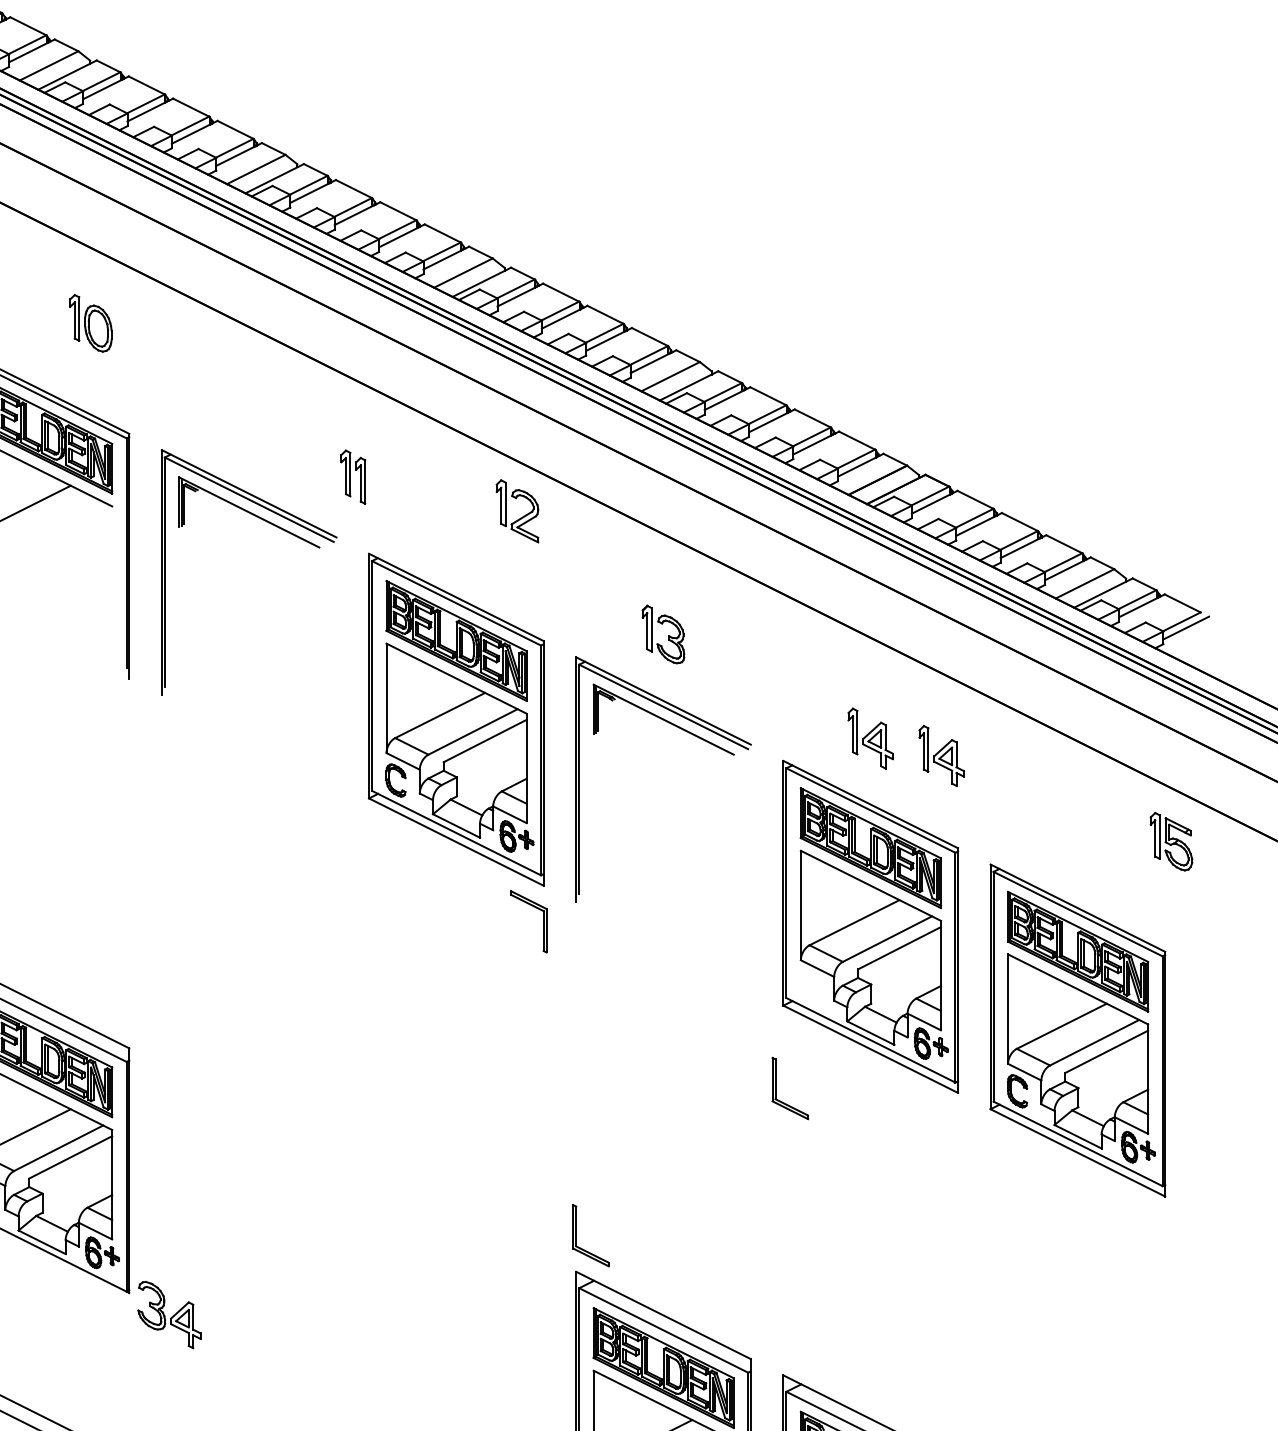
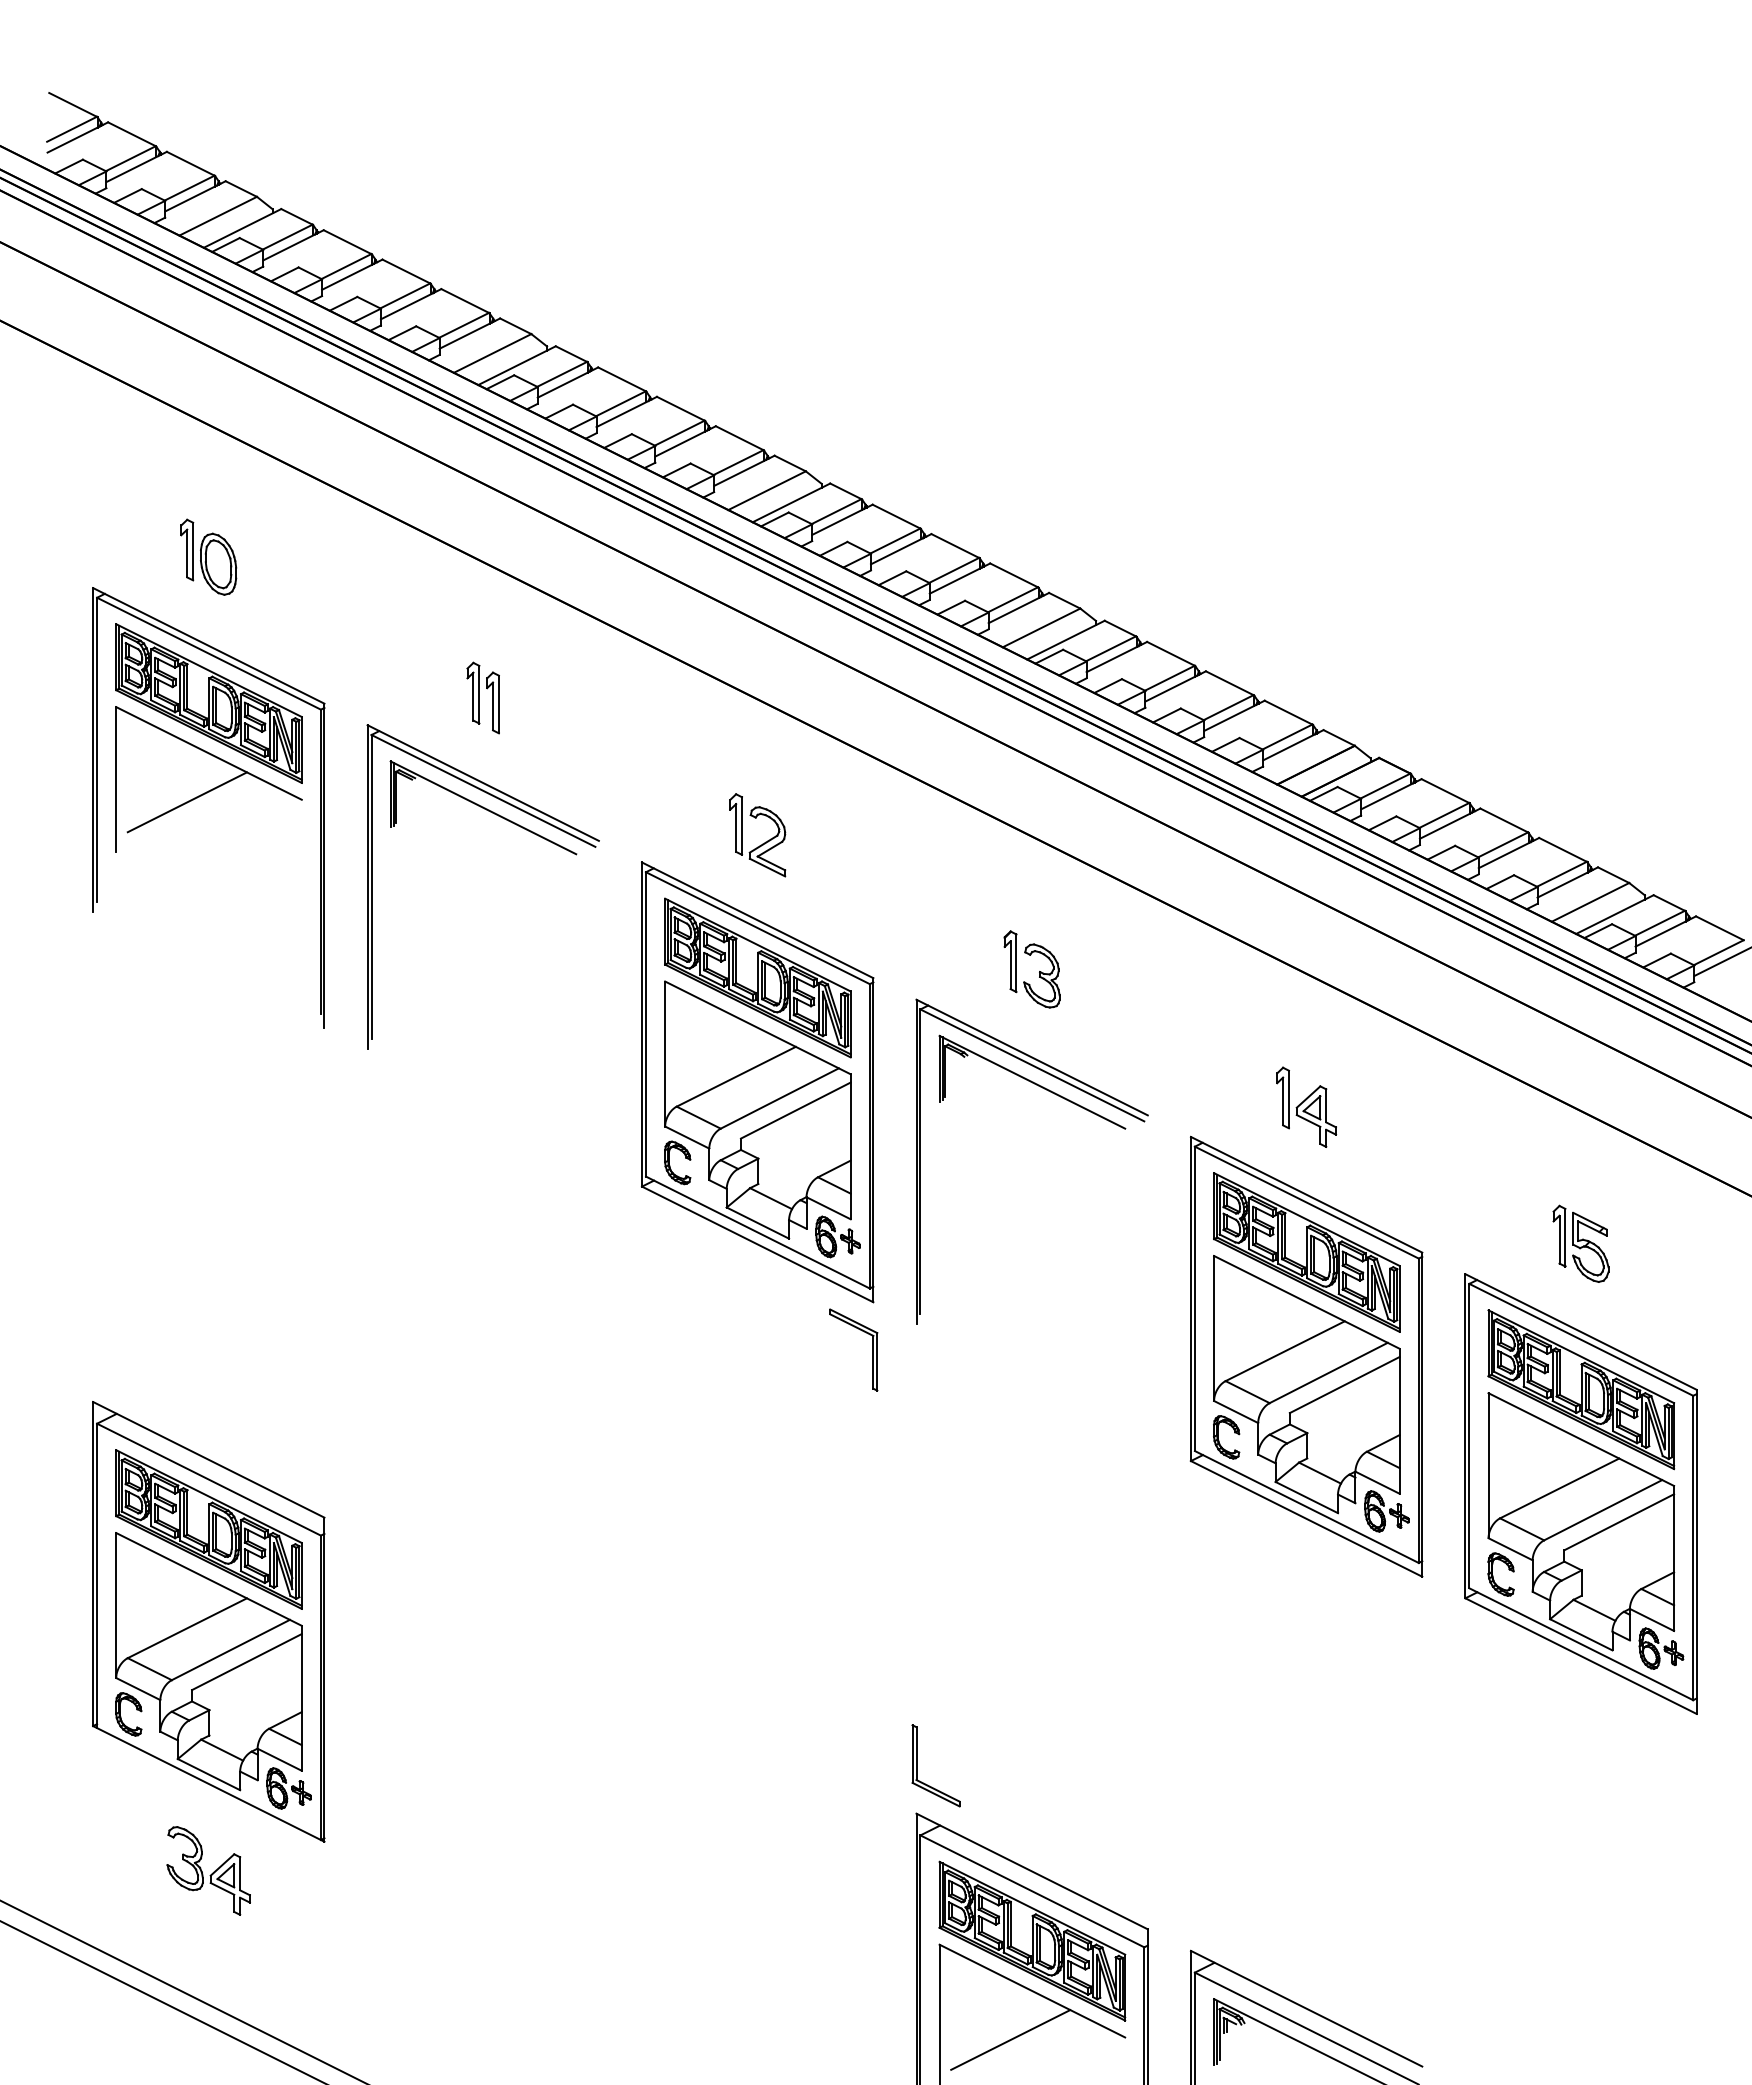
part: (90, 322) -> (208, 556), moved
part: (352, 476) -> (482, 697), moved
part: (521, 517) -> (762, 843), moved
part: (941, 755) -> (1400, 1129), removed
part: (1171, 841) -> (1580, 1243), moved
part: (804, 990) -> (1219, 1440), added
part: (776, 1088) -> (1181, 1570), removed
part: (169, 1314) -> (208, 1870), moved

